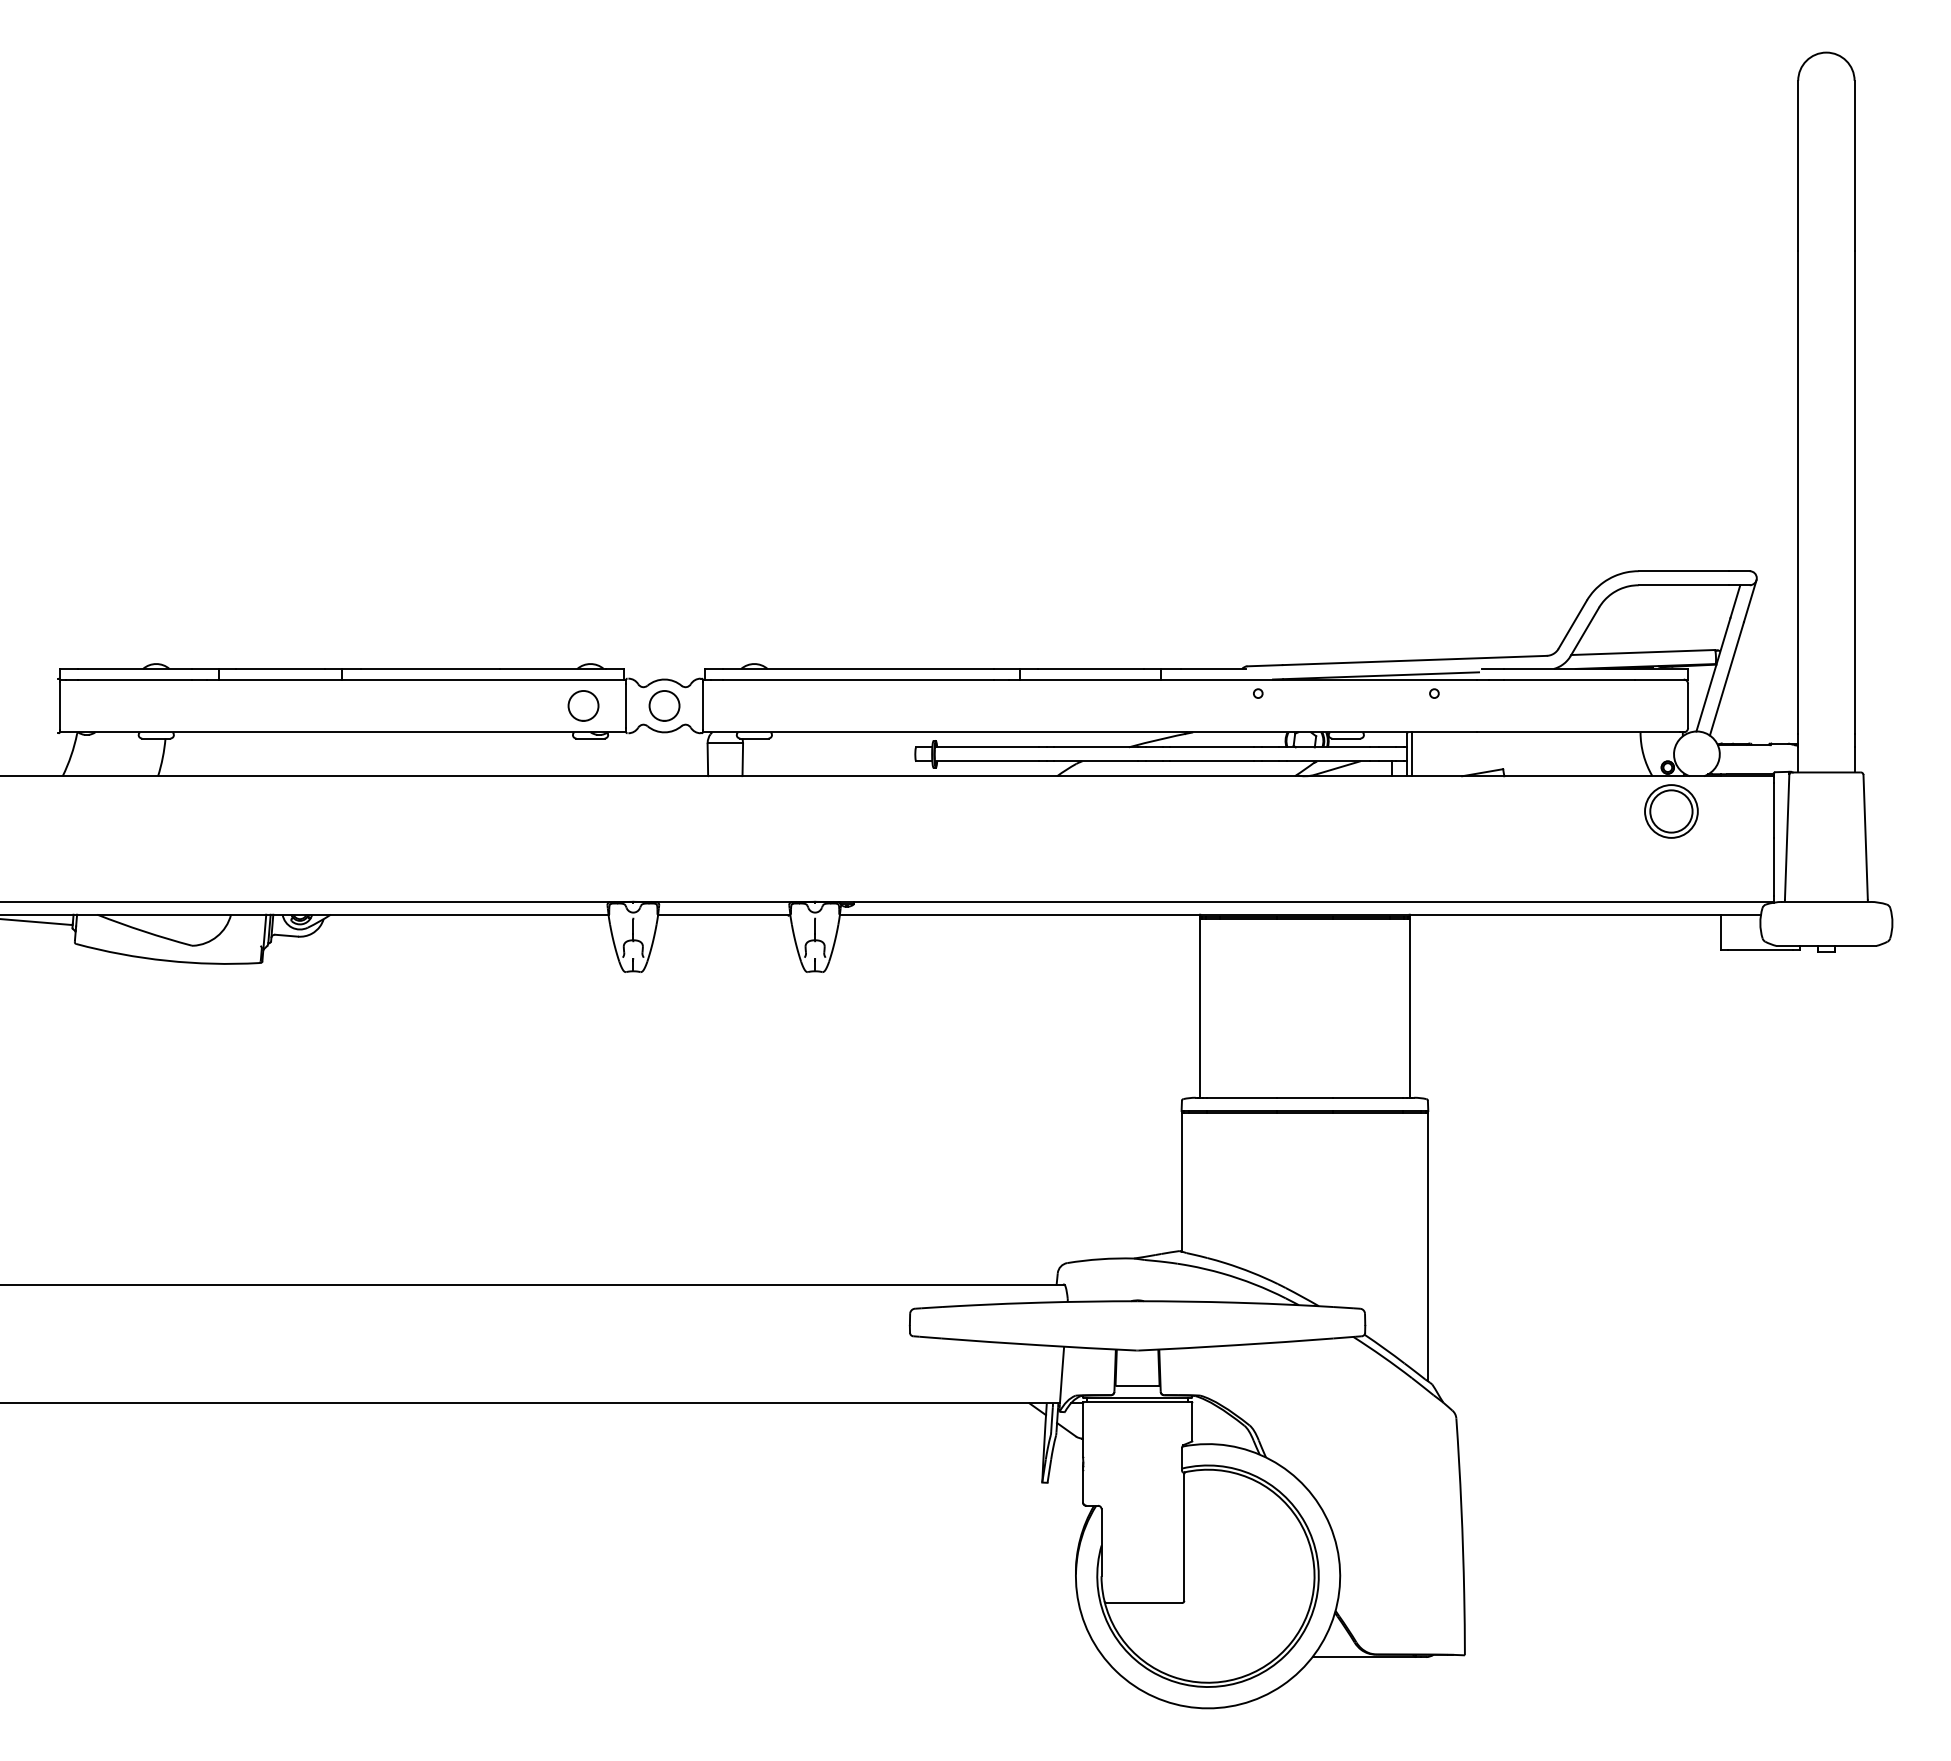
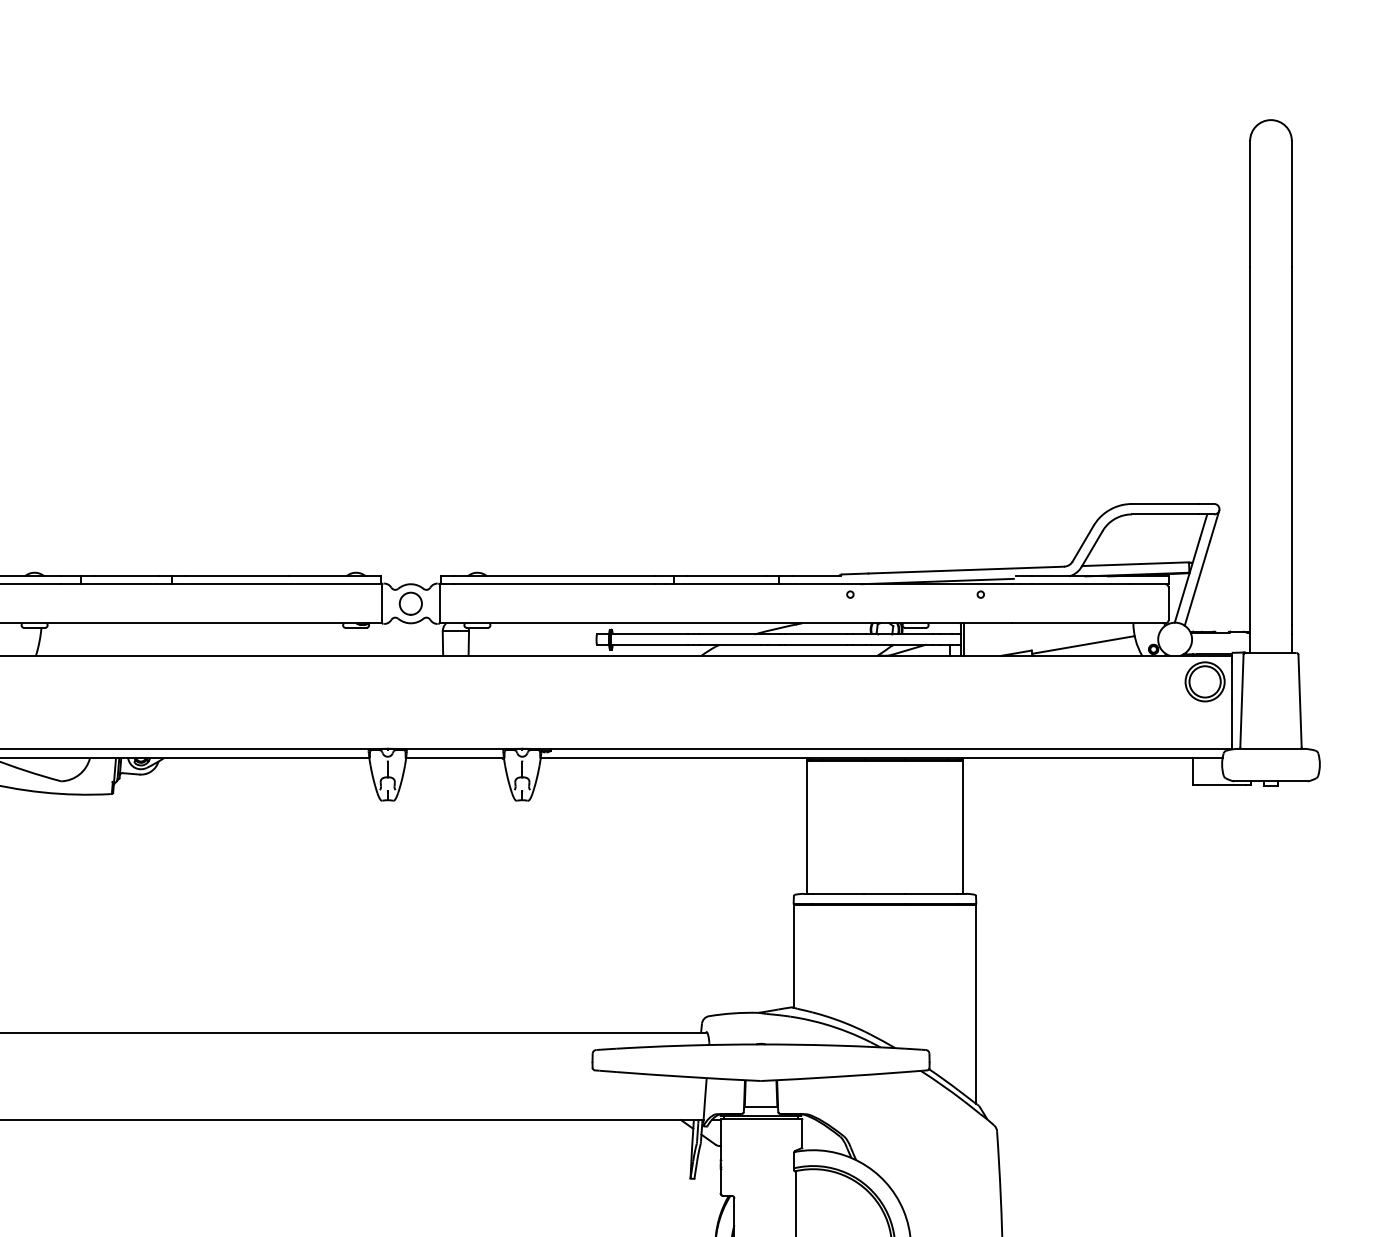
part: (583, 705) -> (350, 603), removed
line: (1572, 761) -> (1083, 644), added
part: (1671, 811) -> (1205, 681), moved

